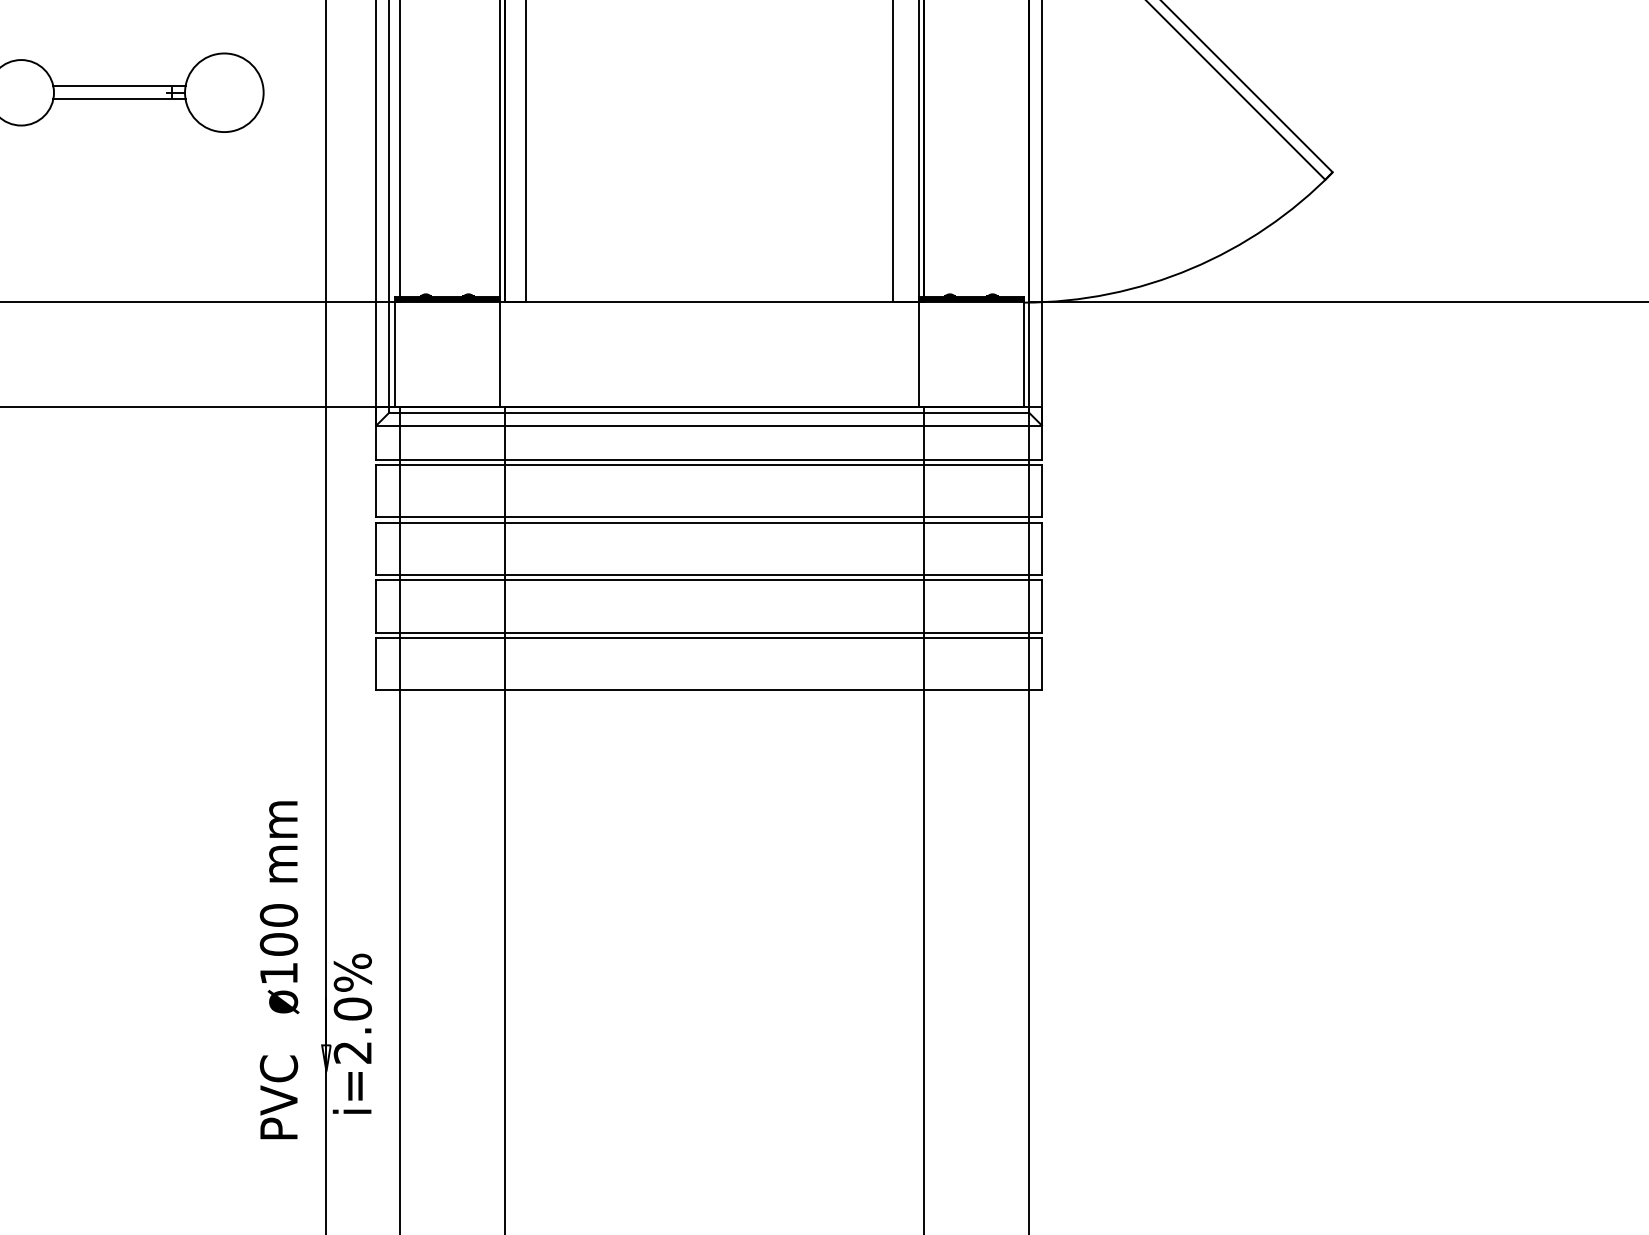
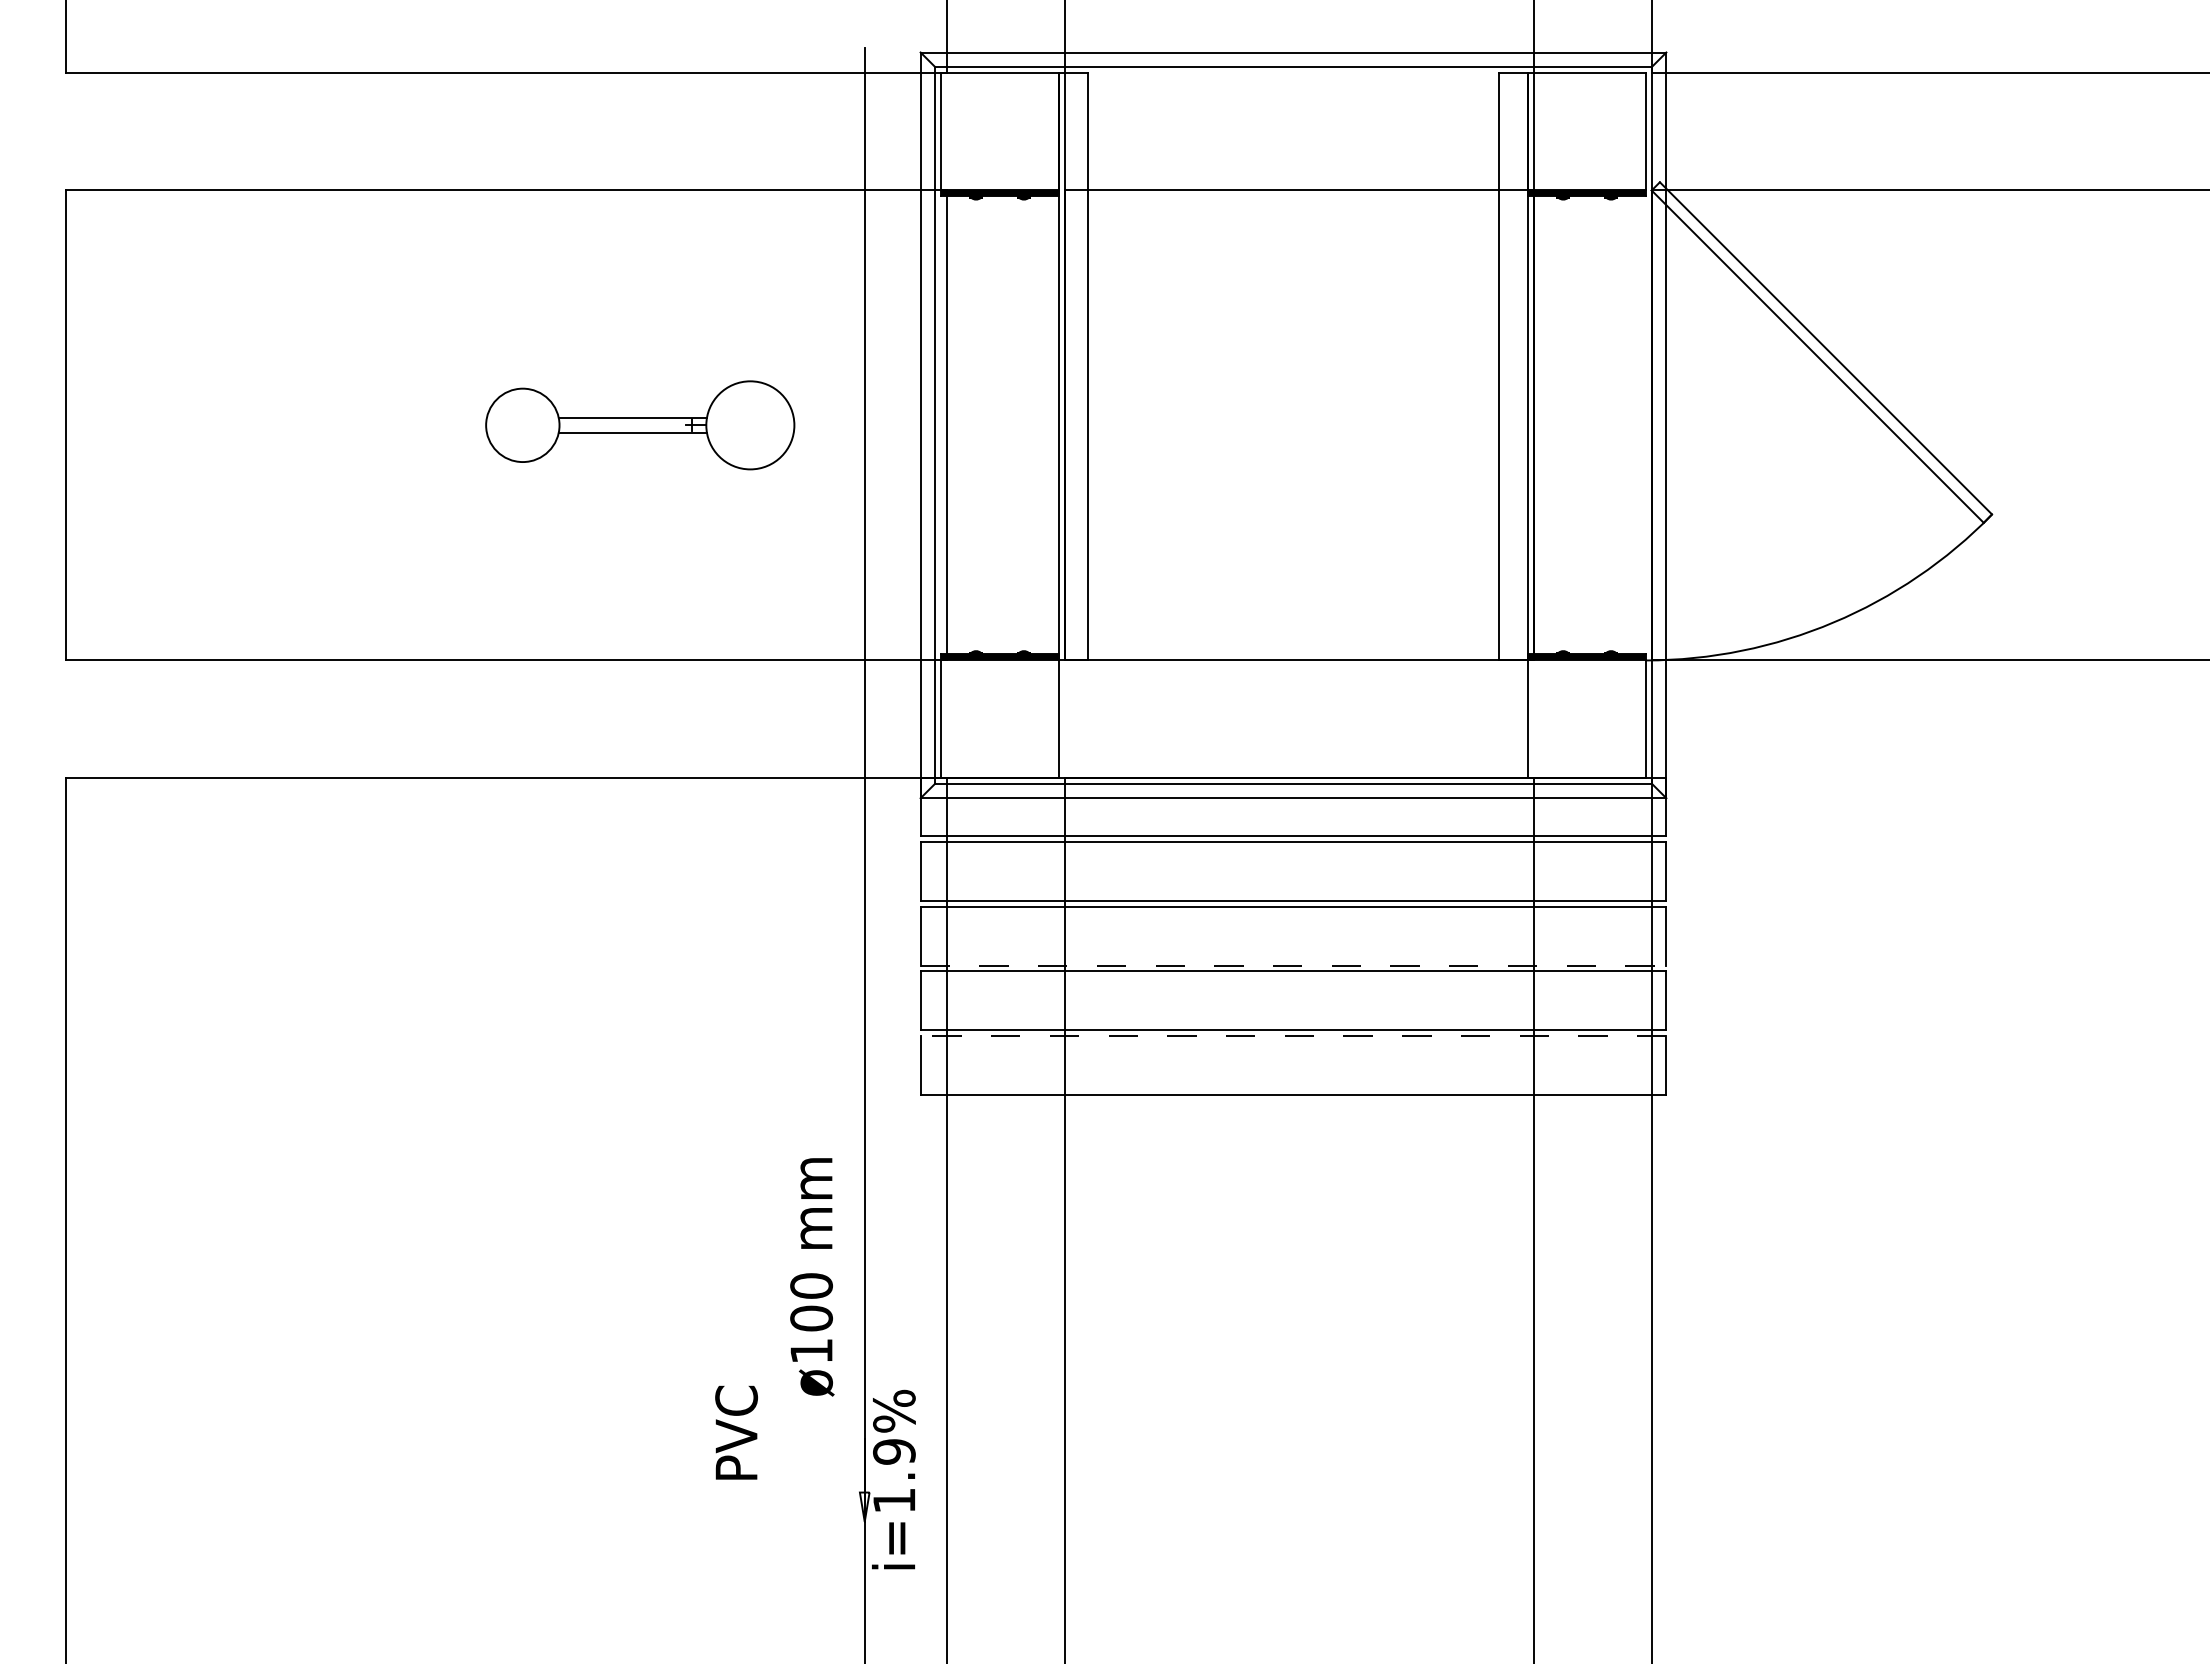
line: (709, 574) -> (1293, 965), solid -> dashed
line: (709, 638) -> (1293, 1036), solid -> dashed
text: (279, 907) -> (812, 1277), moved
text: (353, 1031) -> (894, 1476), i=2.0% -> i=1.9%
text: (278, 1097) -> (736, 1432), moved

